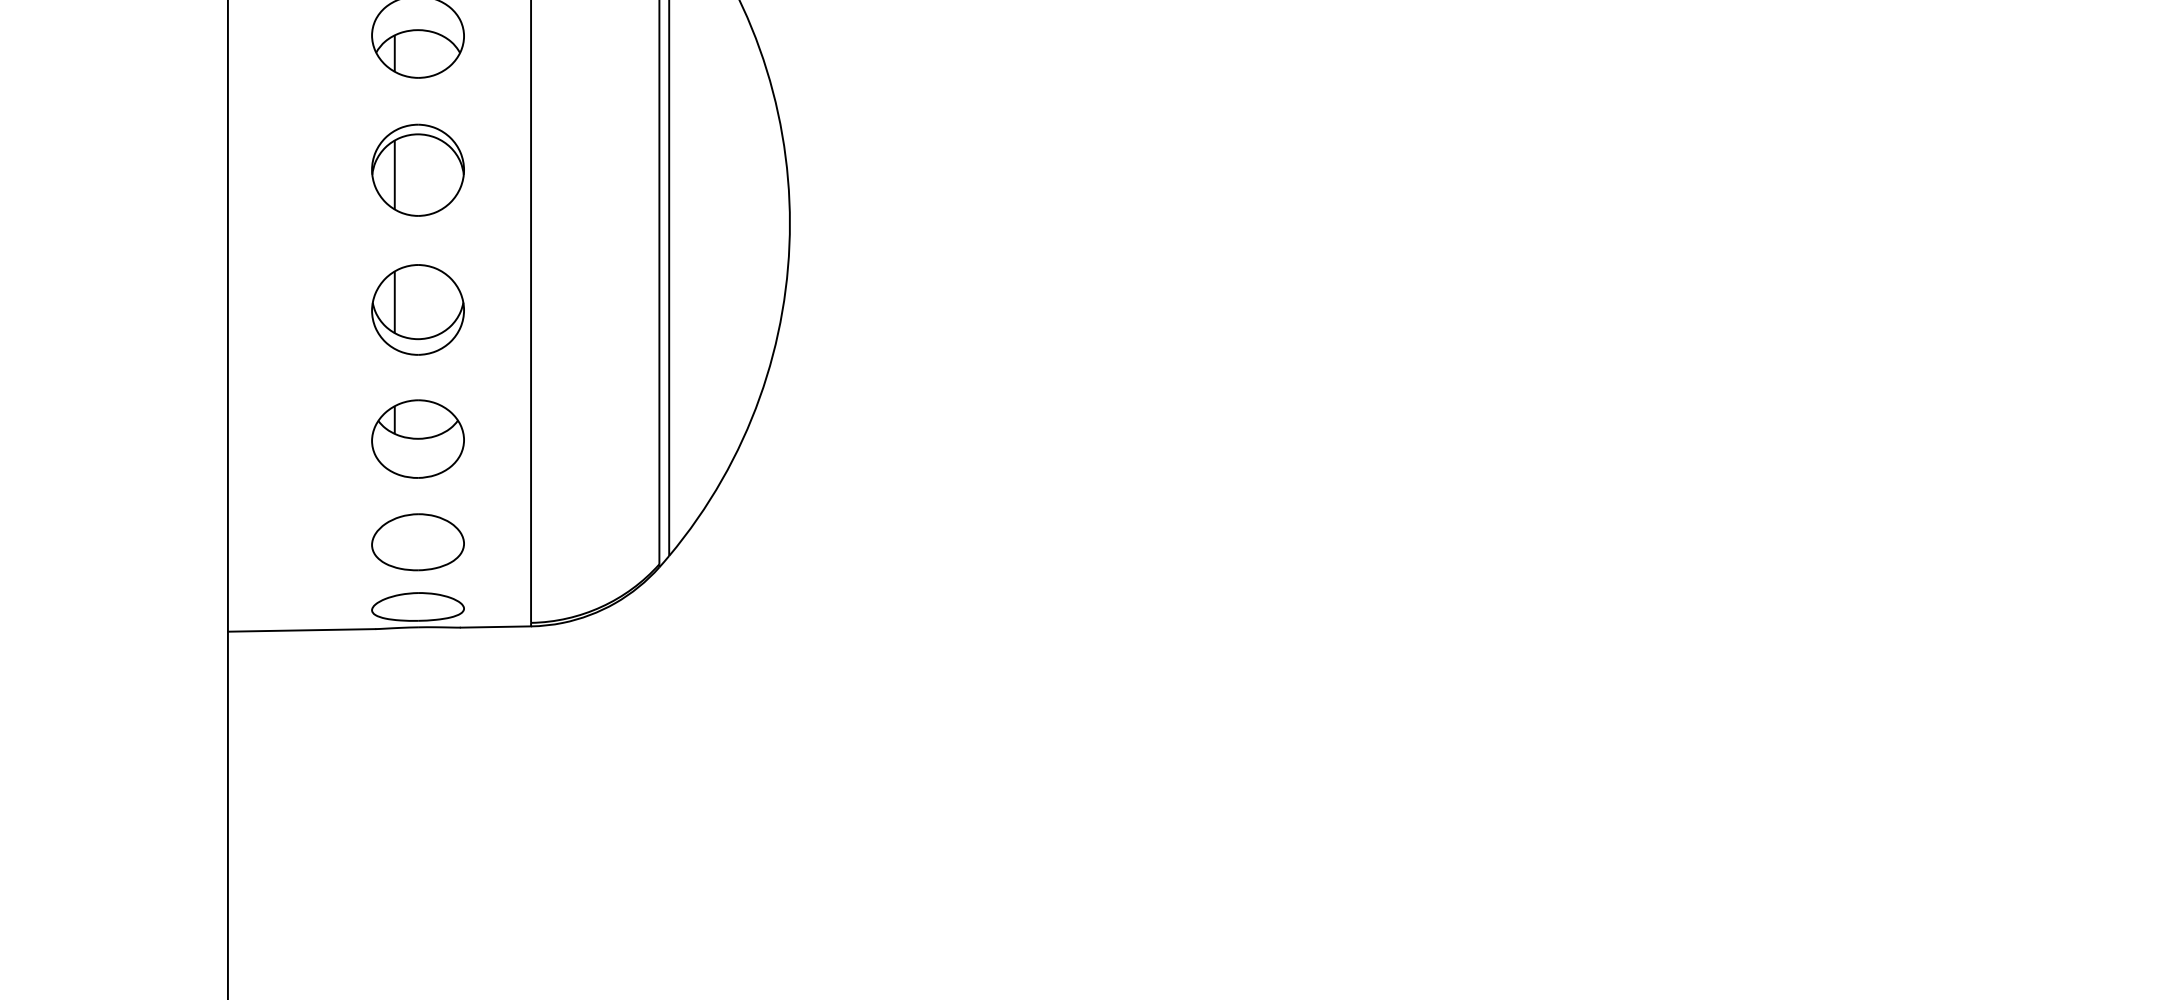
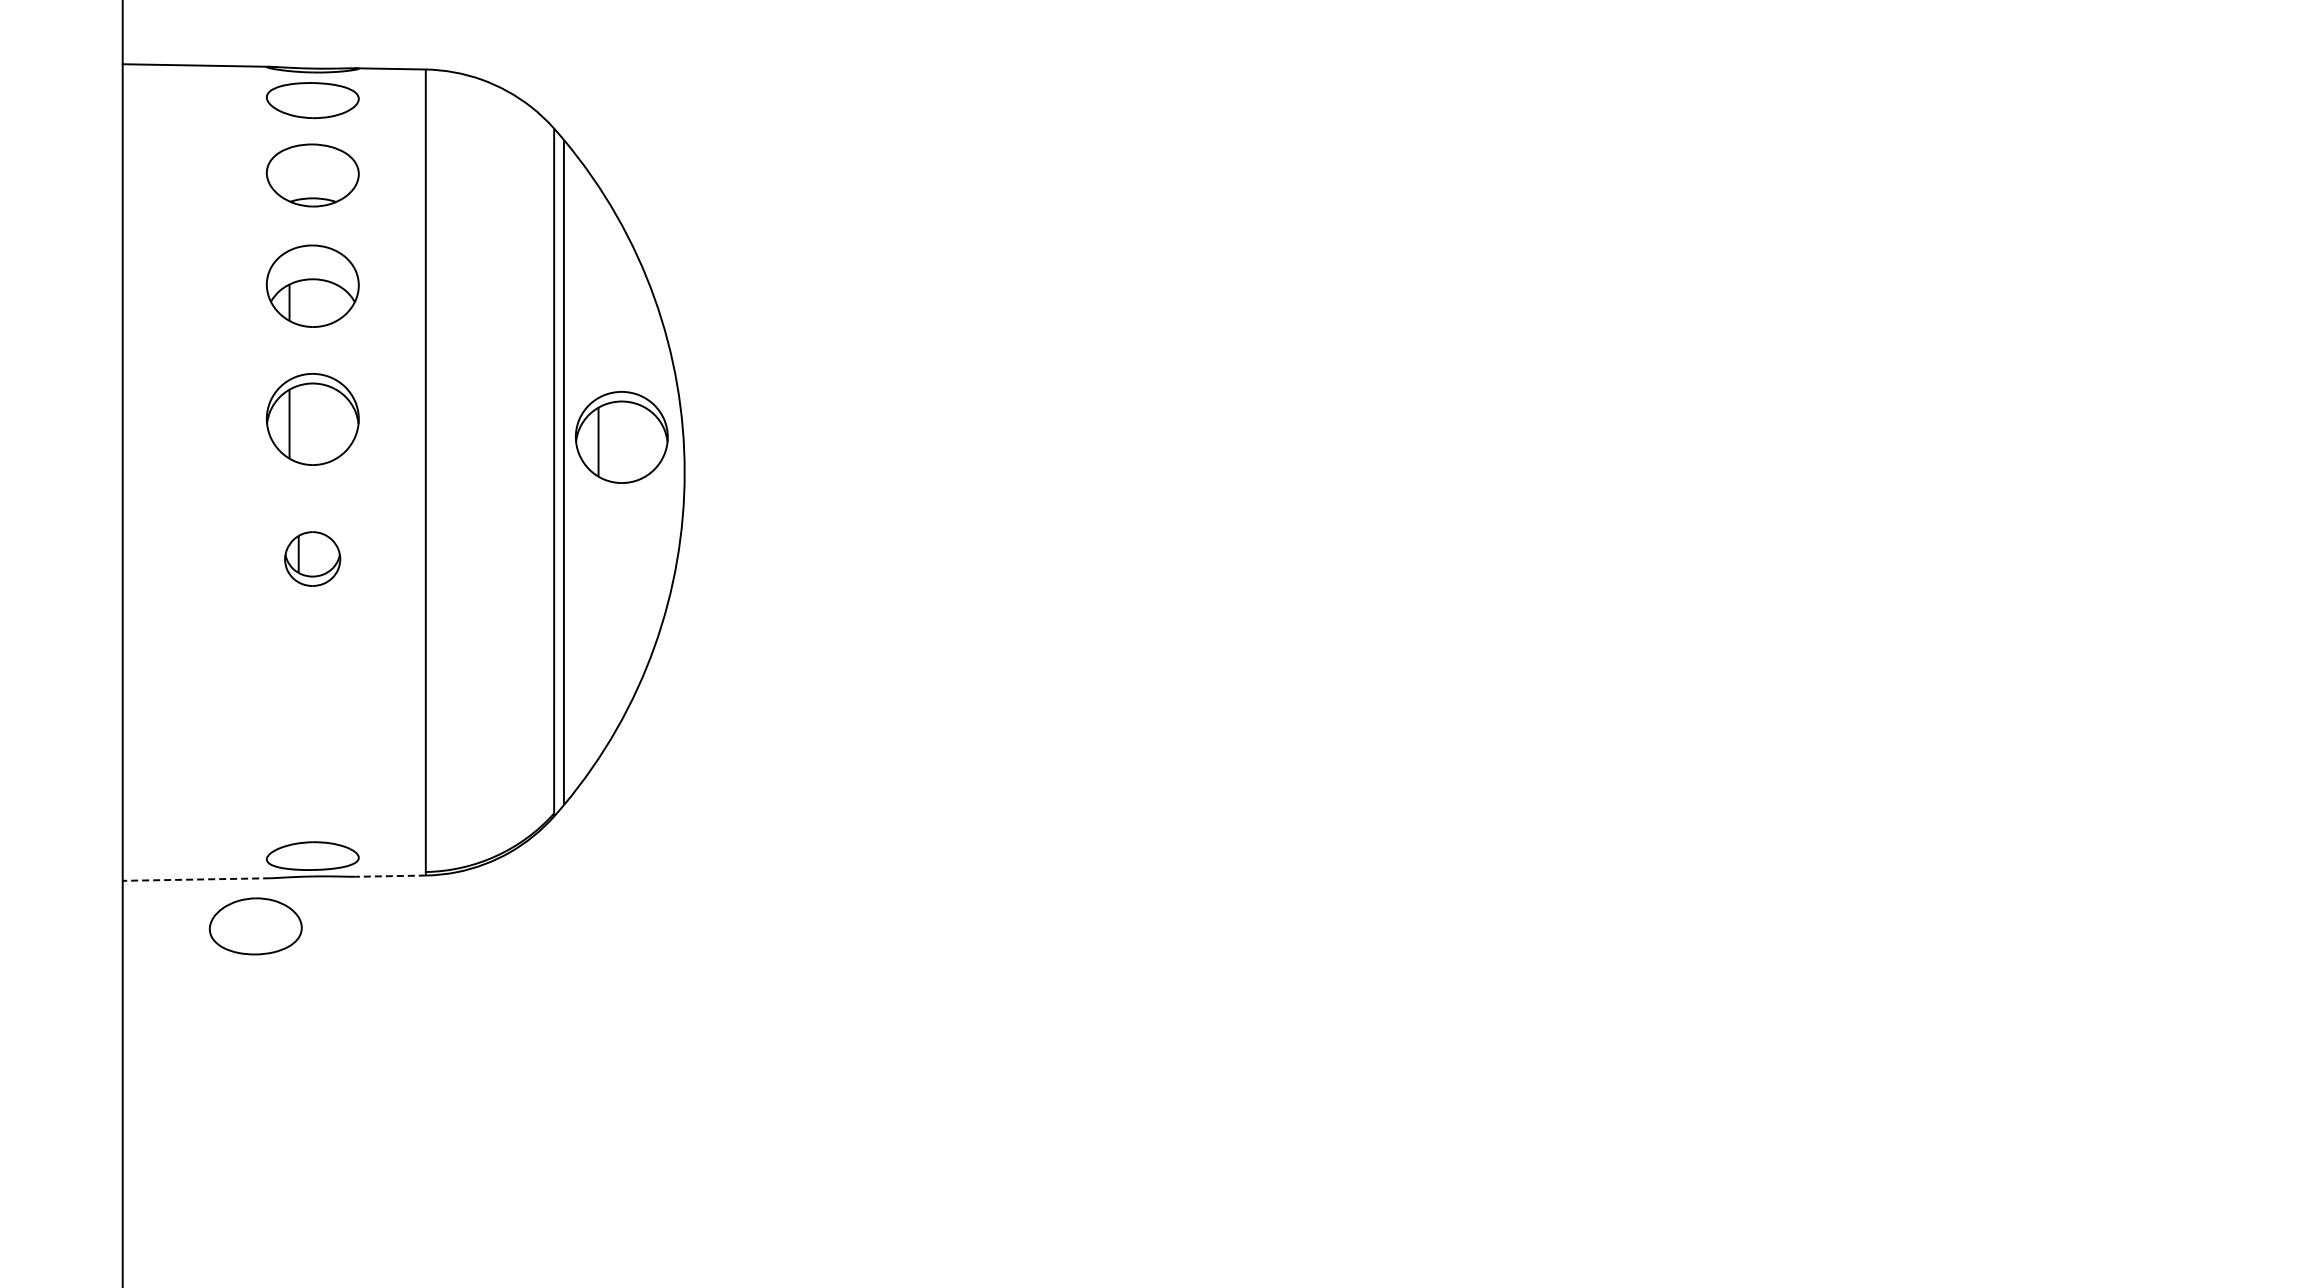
part: (726, 188) -> (621, 437), added
part: (417, 309) -> (312, 558), size x0.6
part: (417, 438) -> (312, 687), removed
part: (417, 542) -> (255, 926), moved
line: (495, 627) -> (390, 876), solid -> dashed
line: (301, 630) -> (196, 879), solid -> dashed

